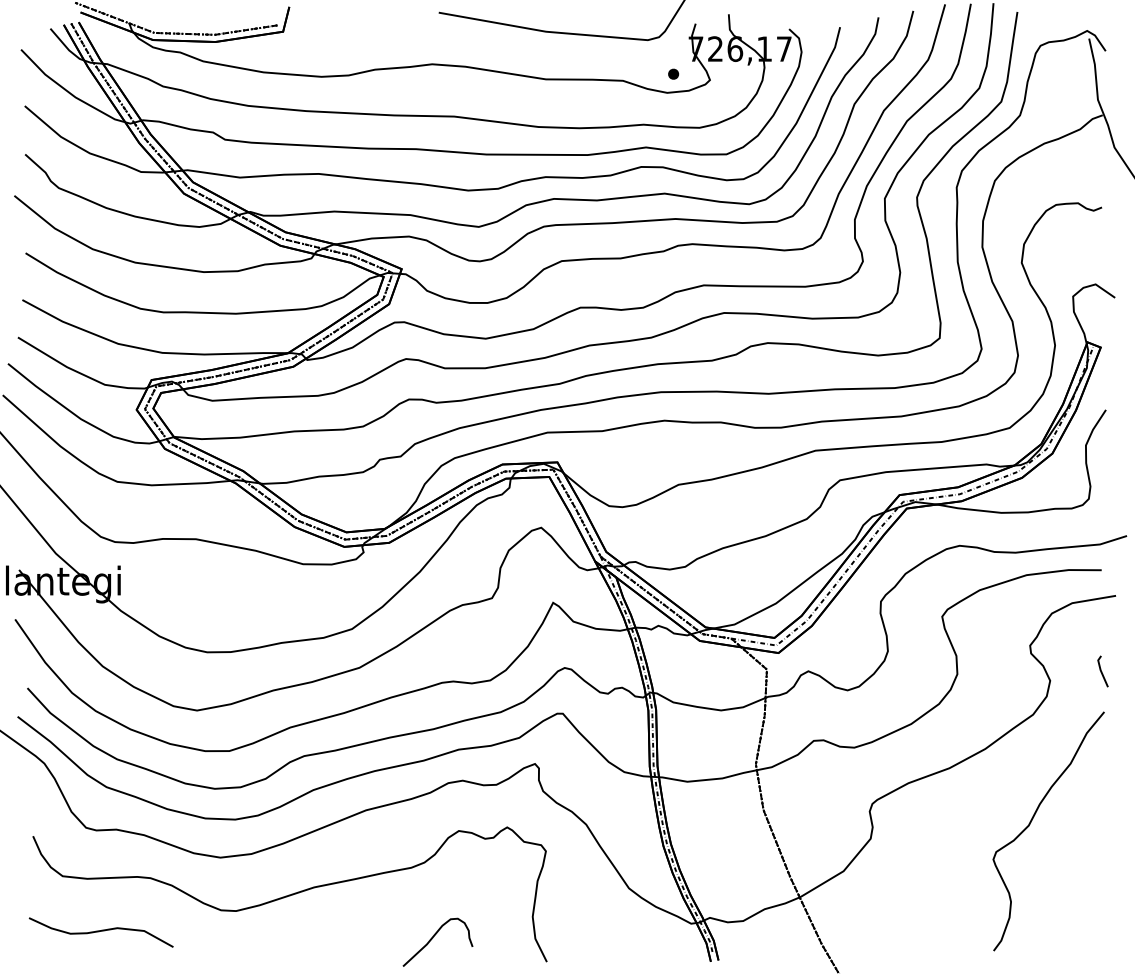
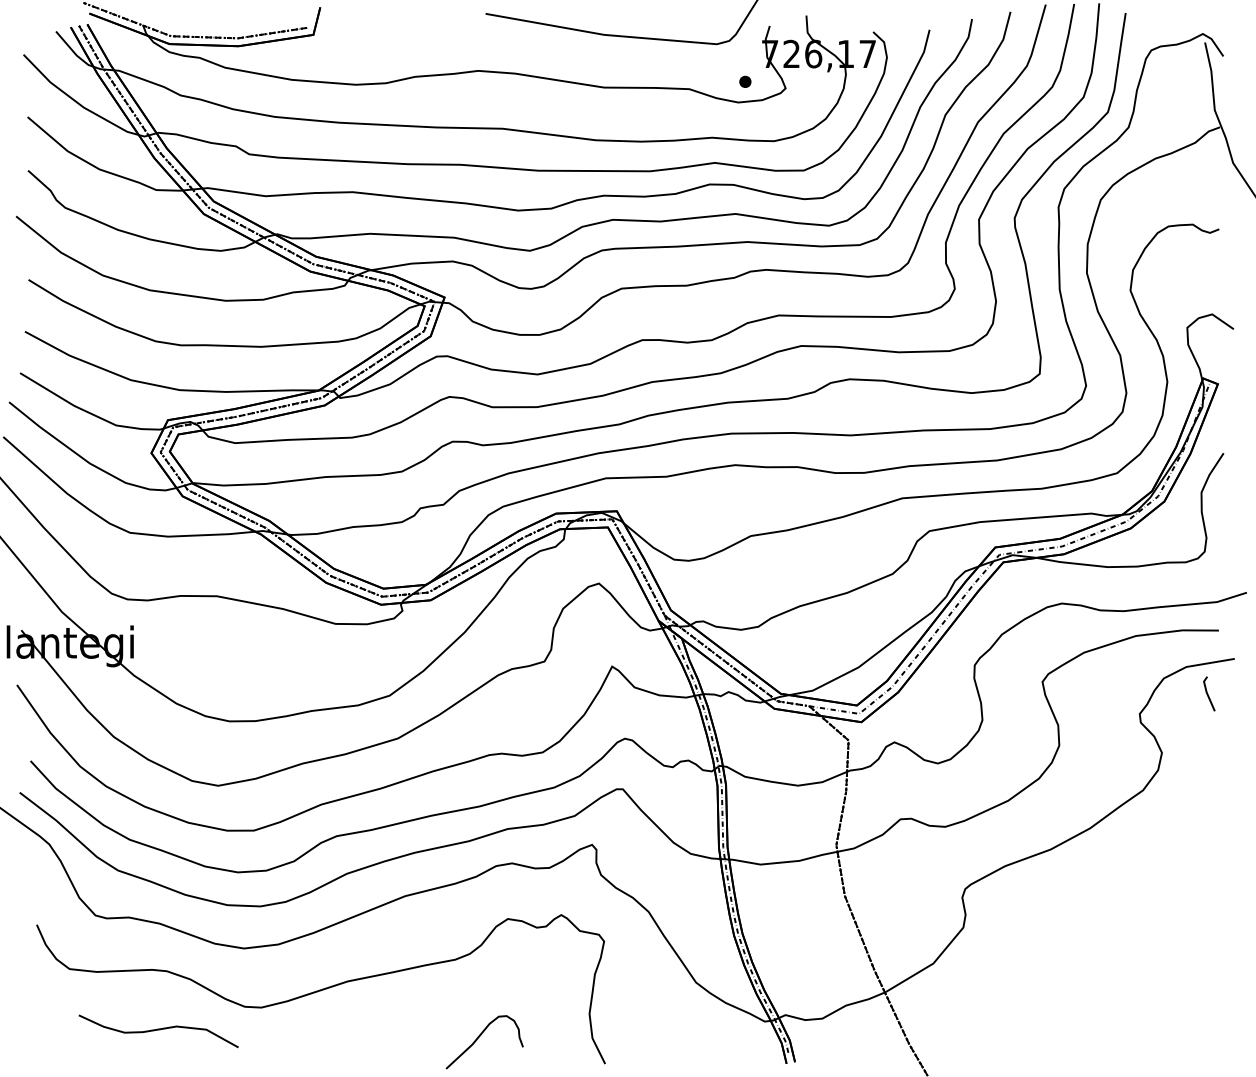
line: (1102, 671) -> (1208, 693), moved
curve: (1031, 822) -> (1141, 909), removed
curve: (100, 931) -> (157, 1030), moved

